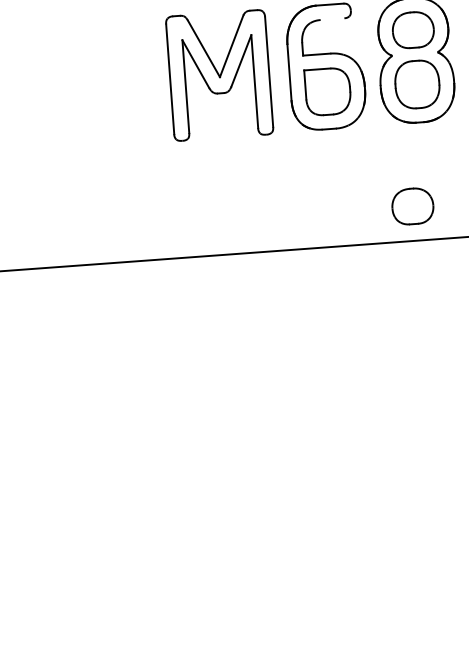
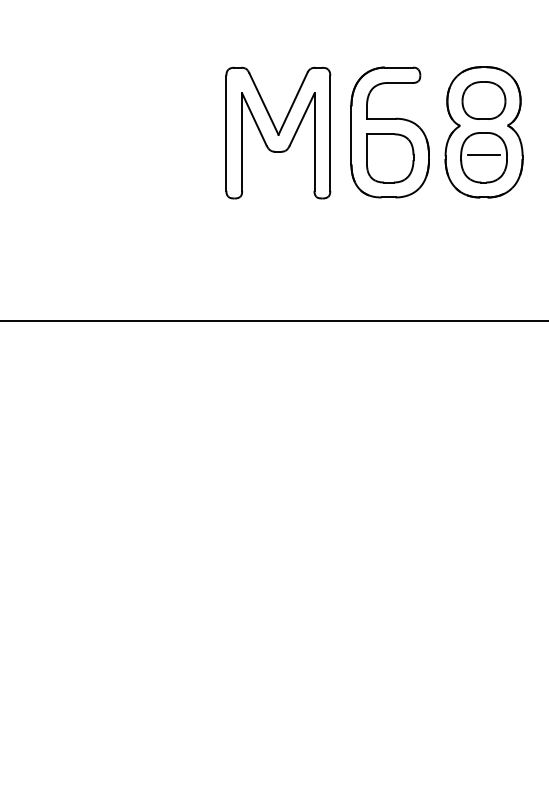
line: (332, 18) -> (400, 82), added
line: (417, 82) -> (484, 155), added
part: (412, 206) -> (469, 284), removed

